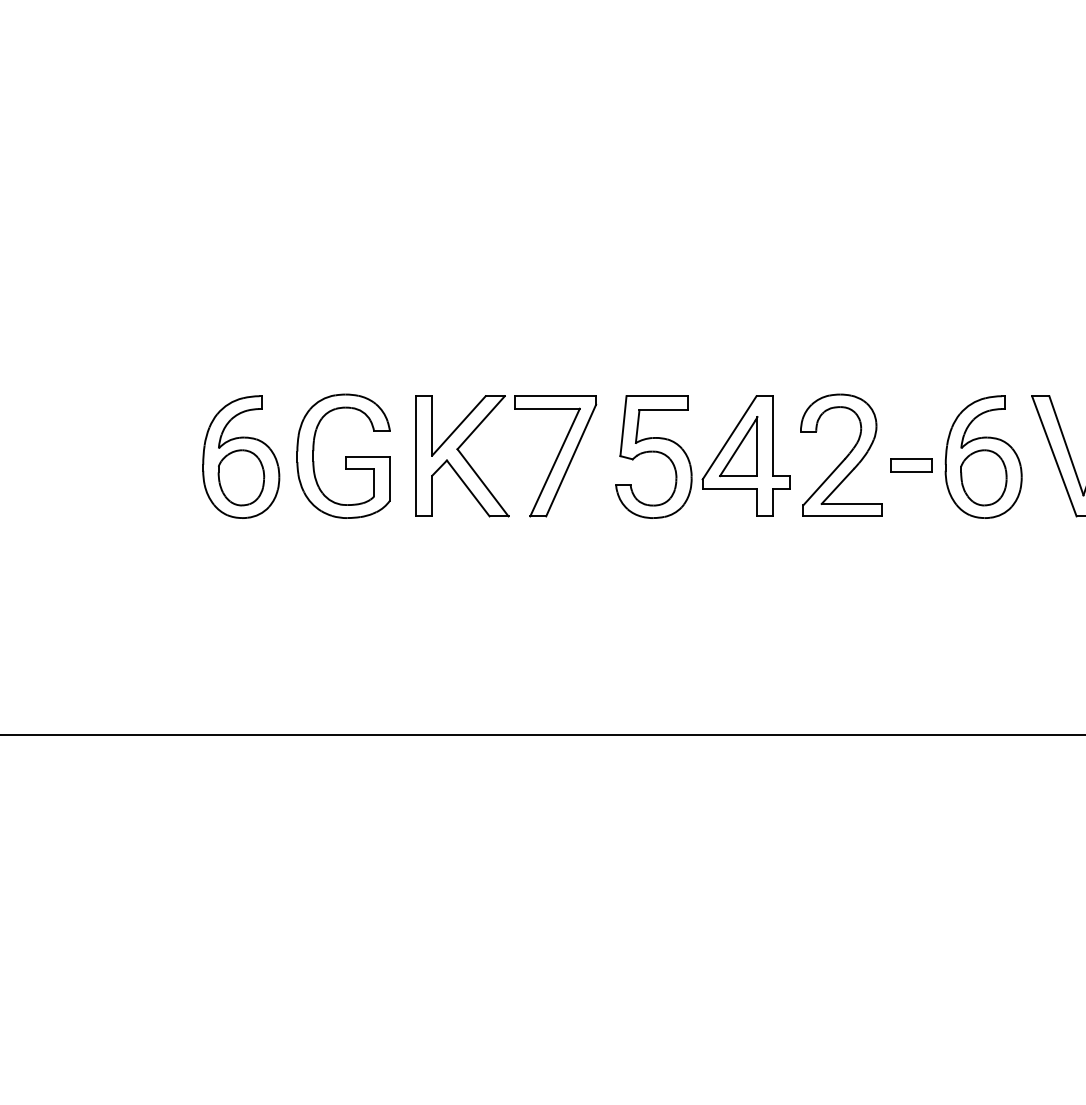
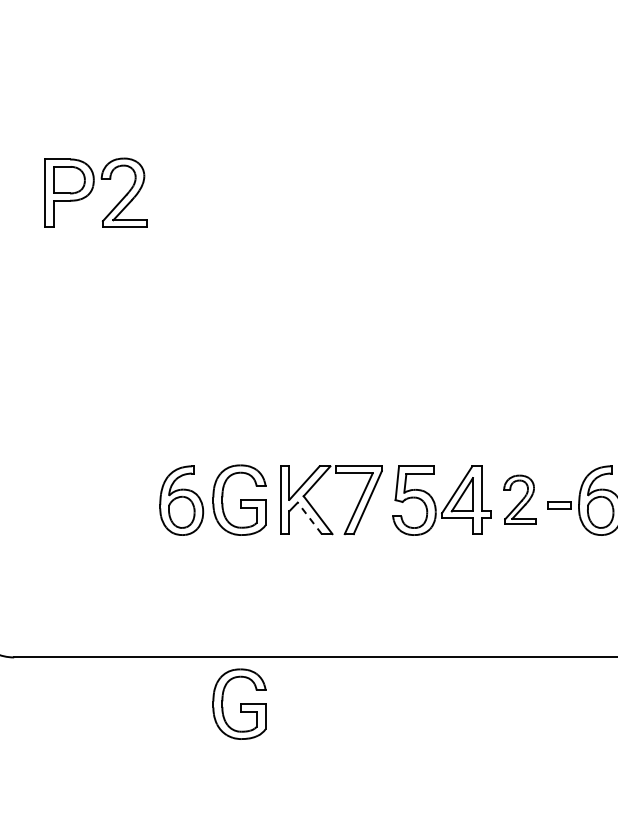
part: (840, 455) -> (519, 499), size x0.7
line: (467, 488) -> (309, 518), solid -> dashed
part: (343, 816) -> (239, 703), added

